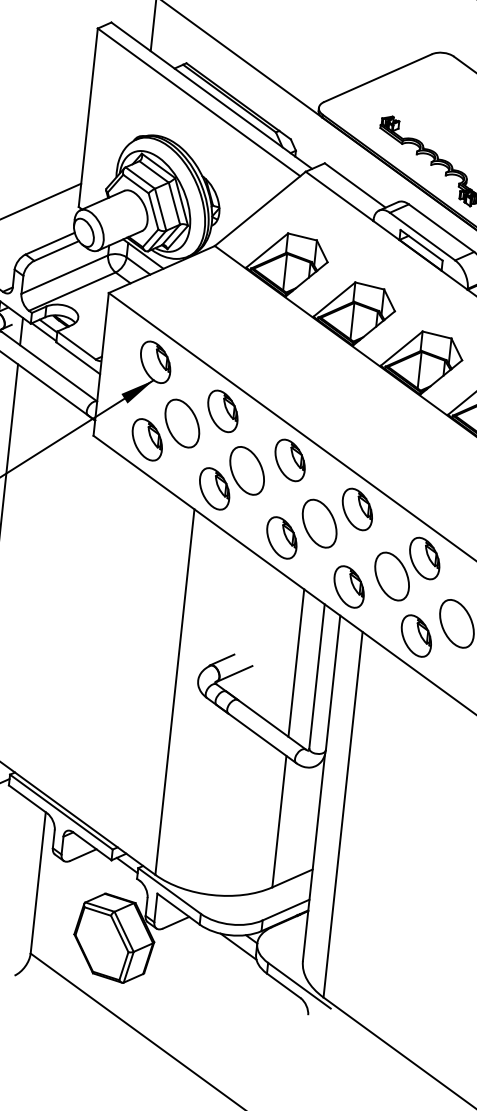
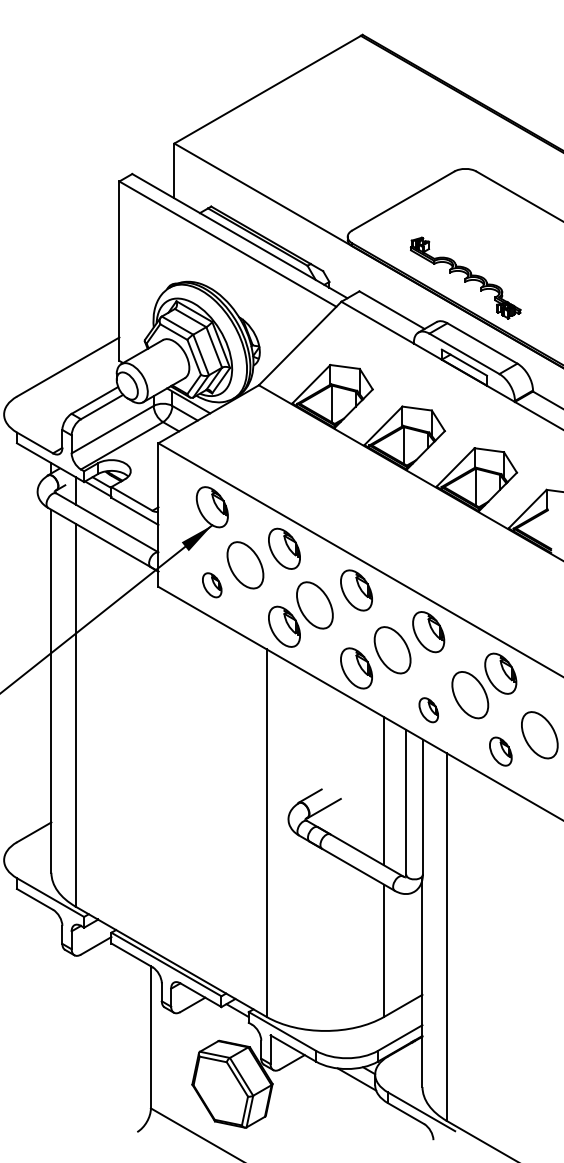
part: (146, 440) -> (211, 585), size x0.6
part: (348, 587) -> (428, 710), size x0.6
part: (416, 635) -> (500, 751), size x0.7

